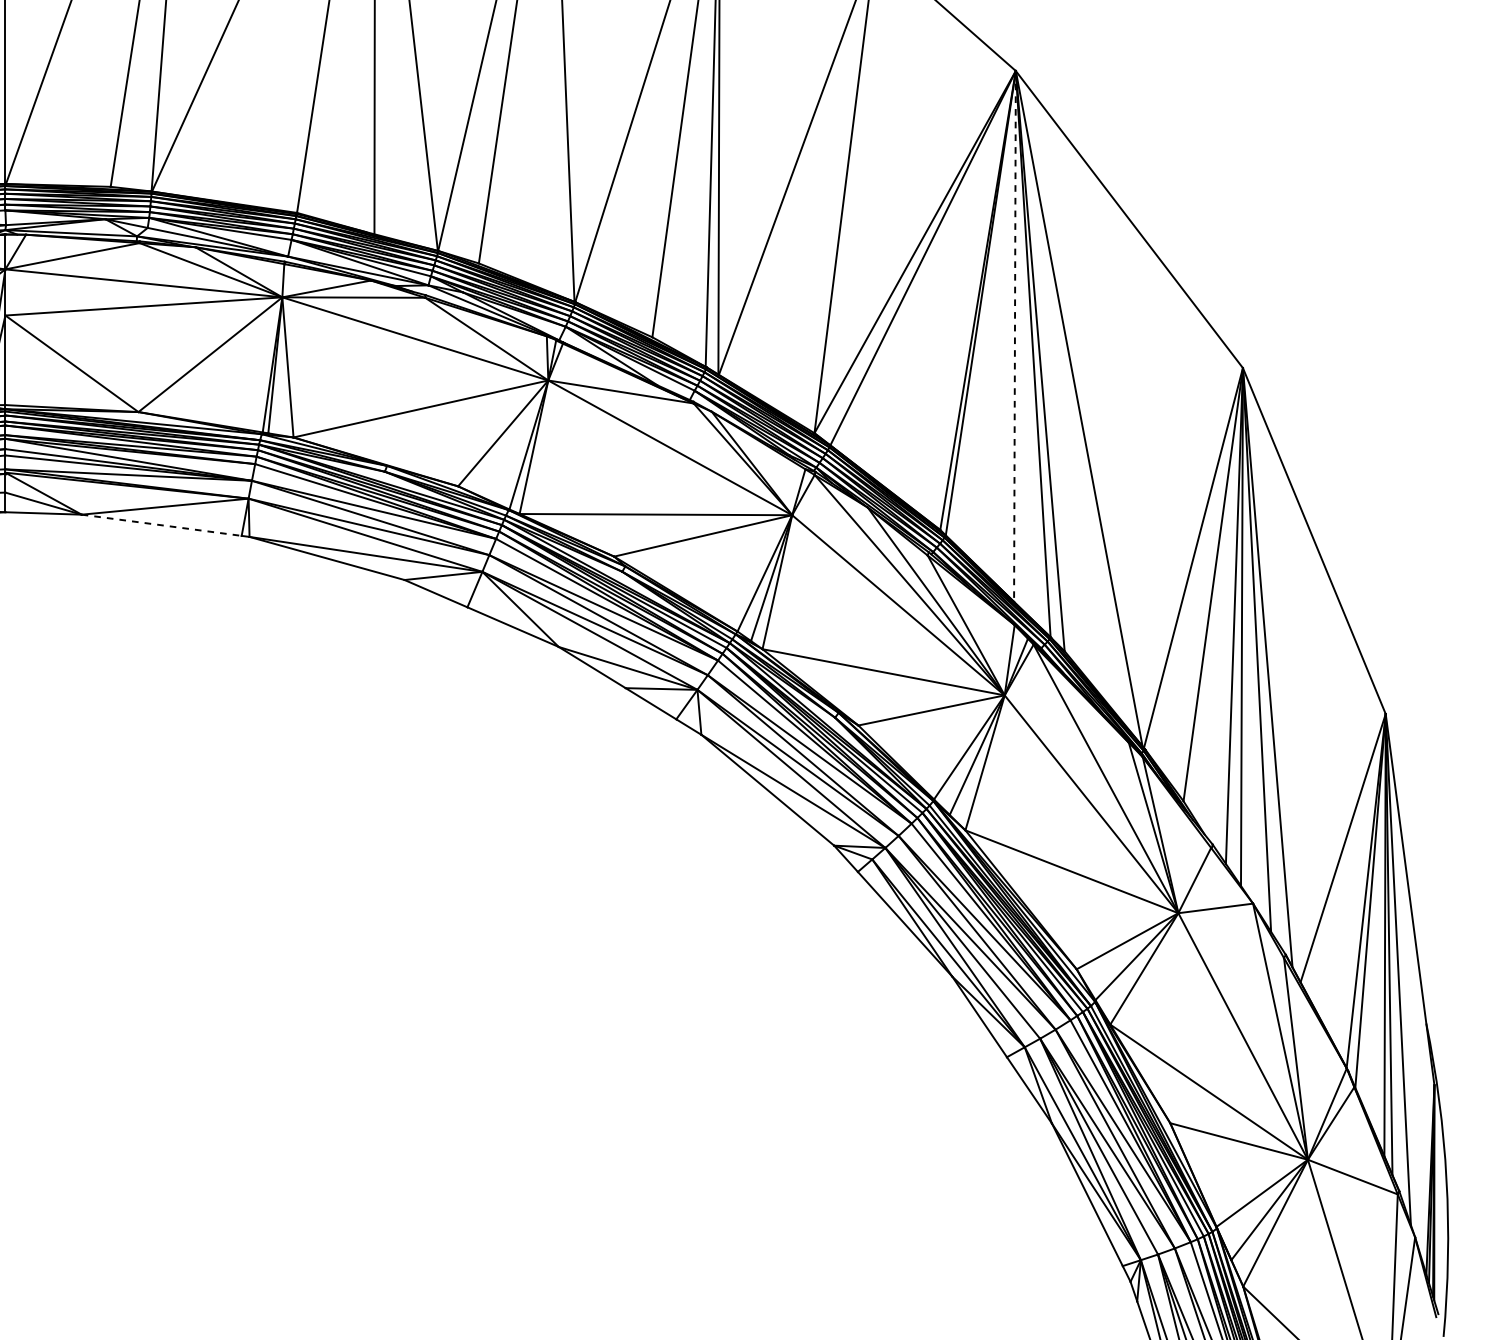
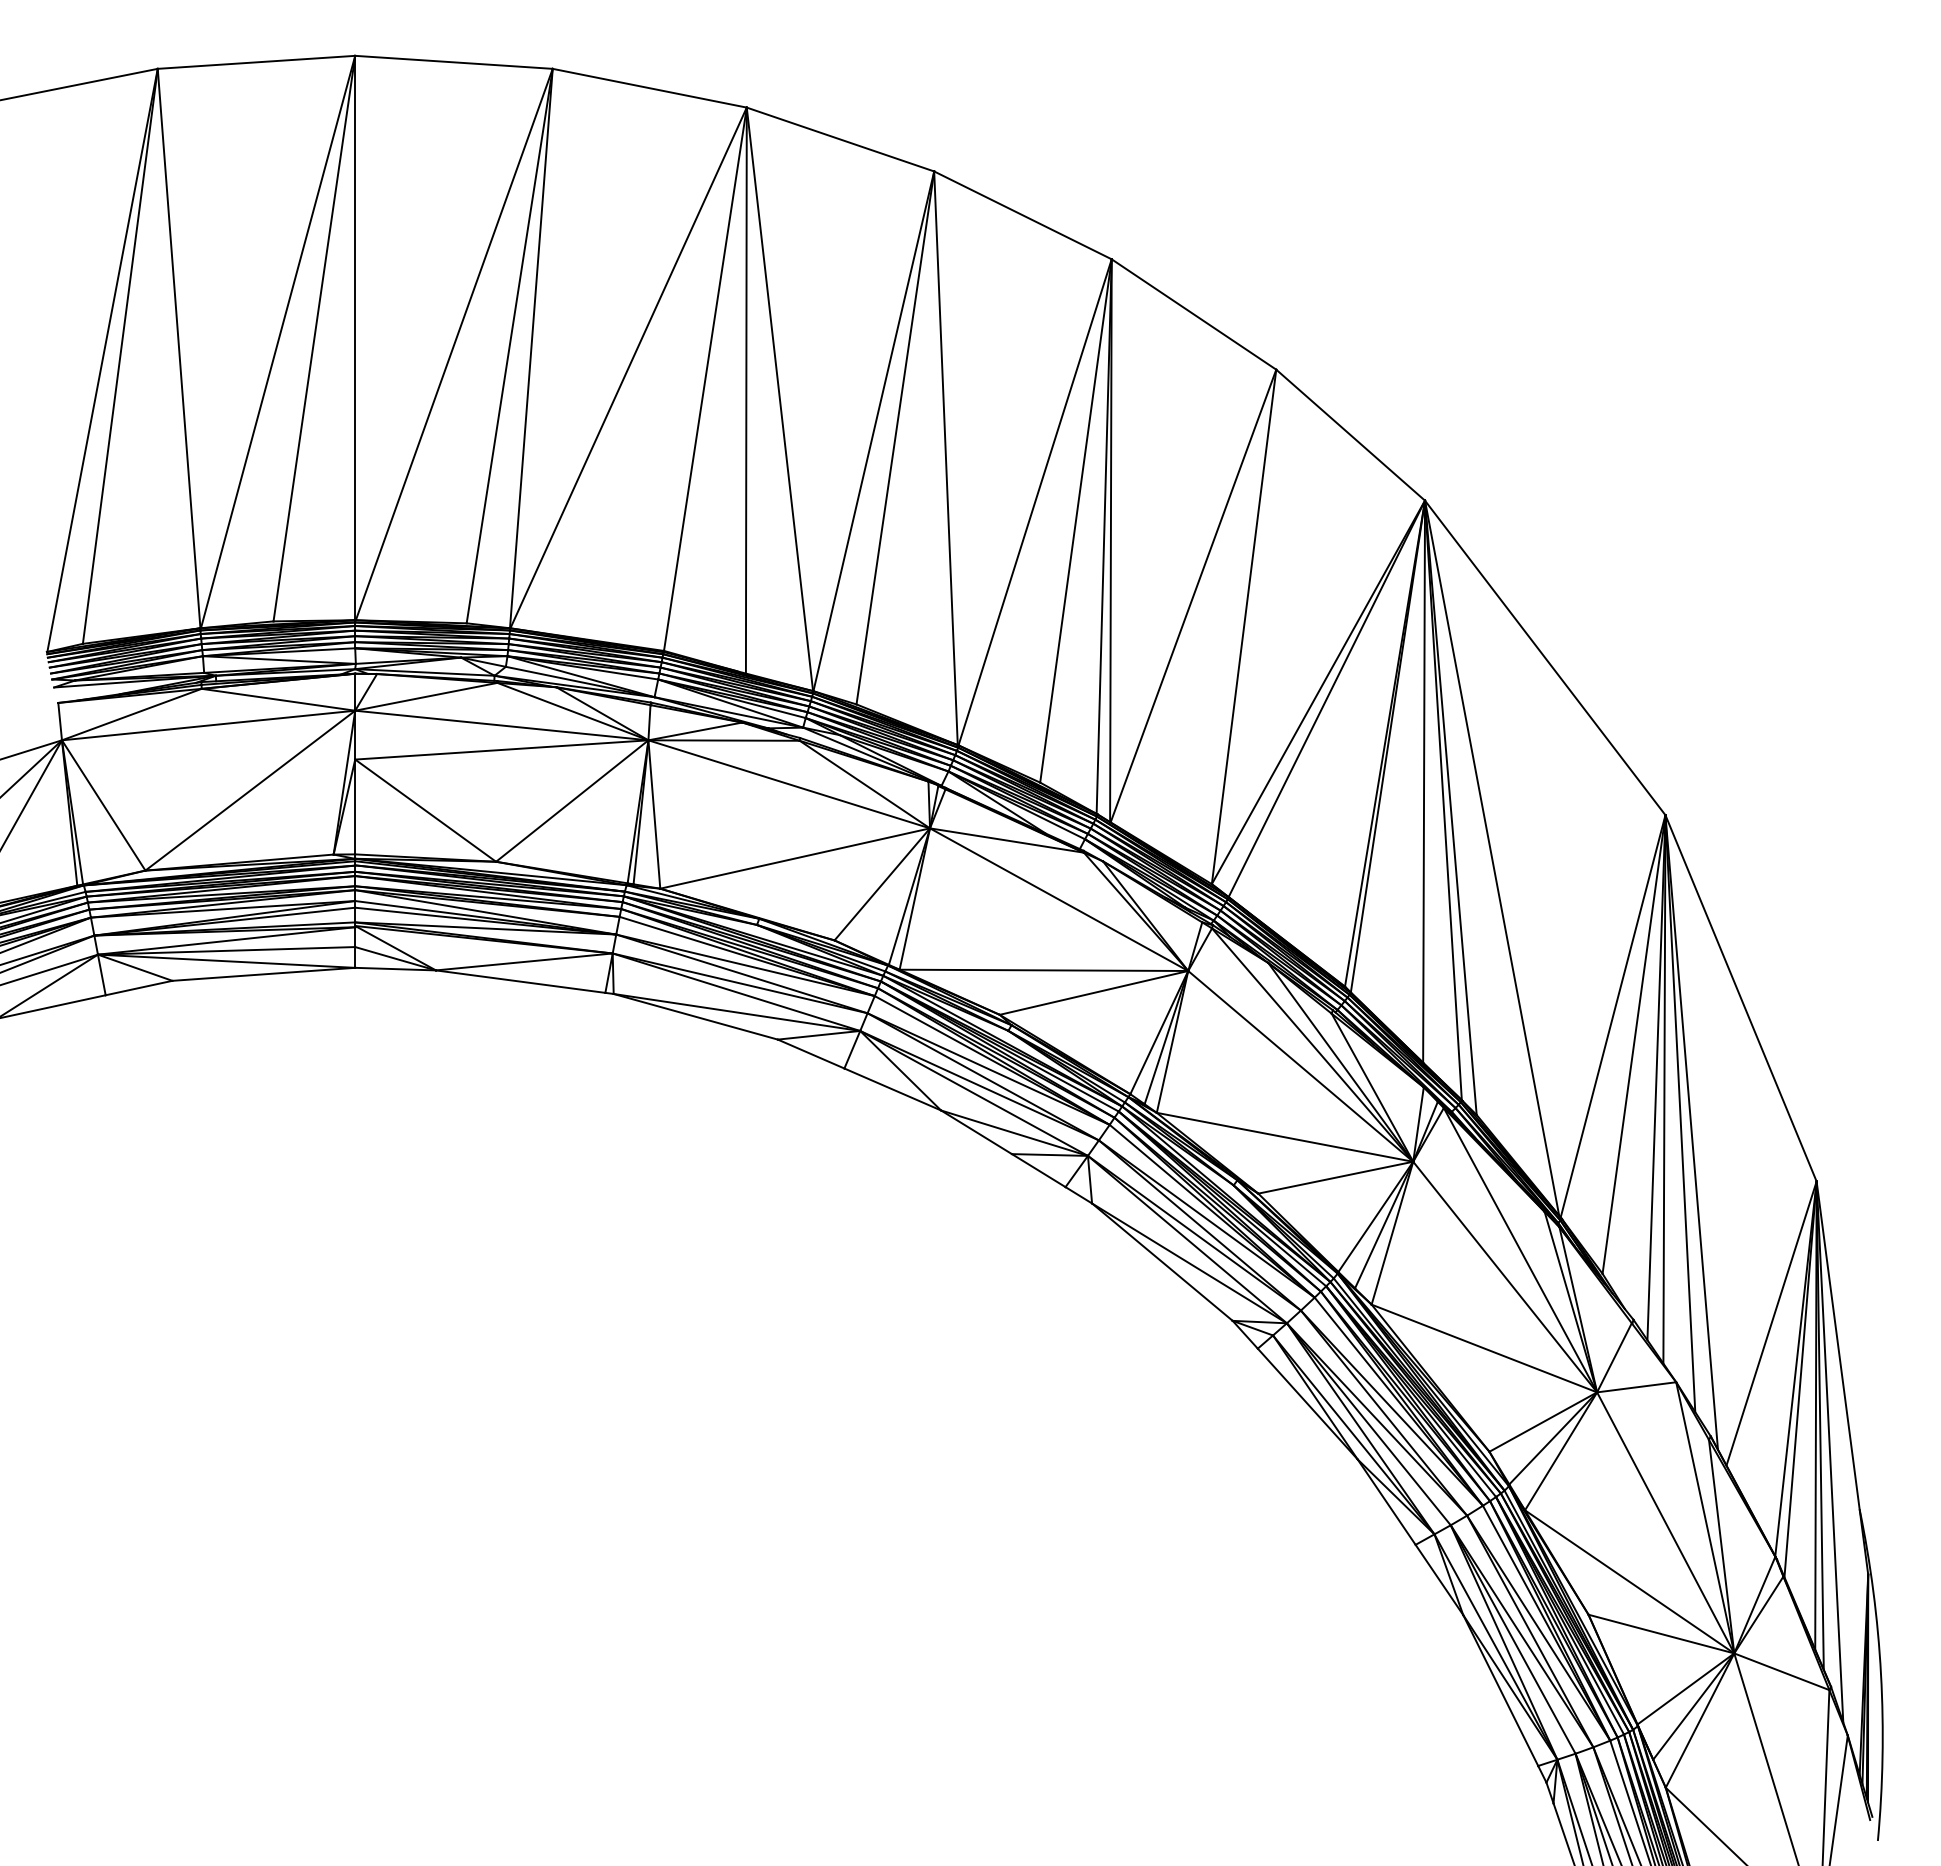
line: (1015, 337) -> (1424, 782), dashed -> solid
line: (162, 525) -> (521, 981), dashed -> solid

